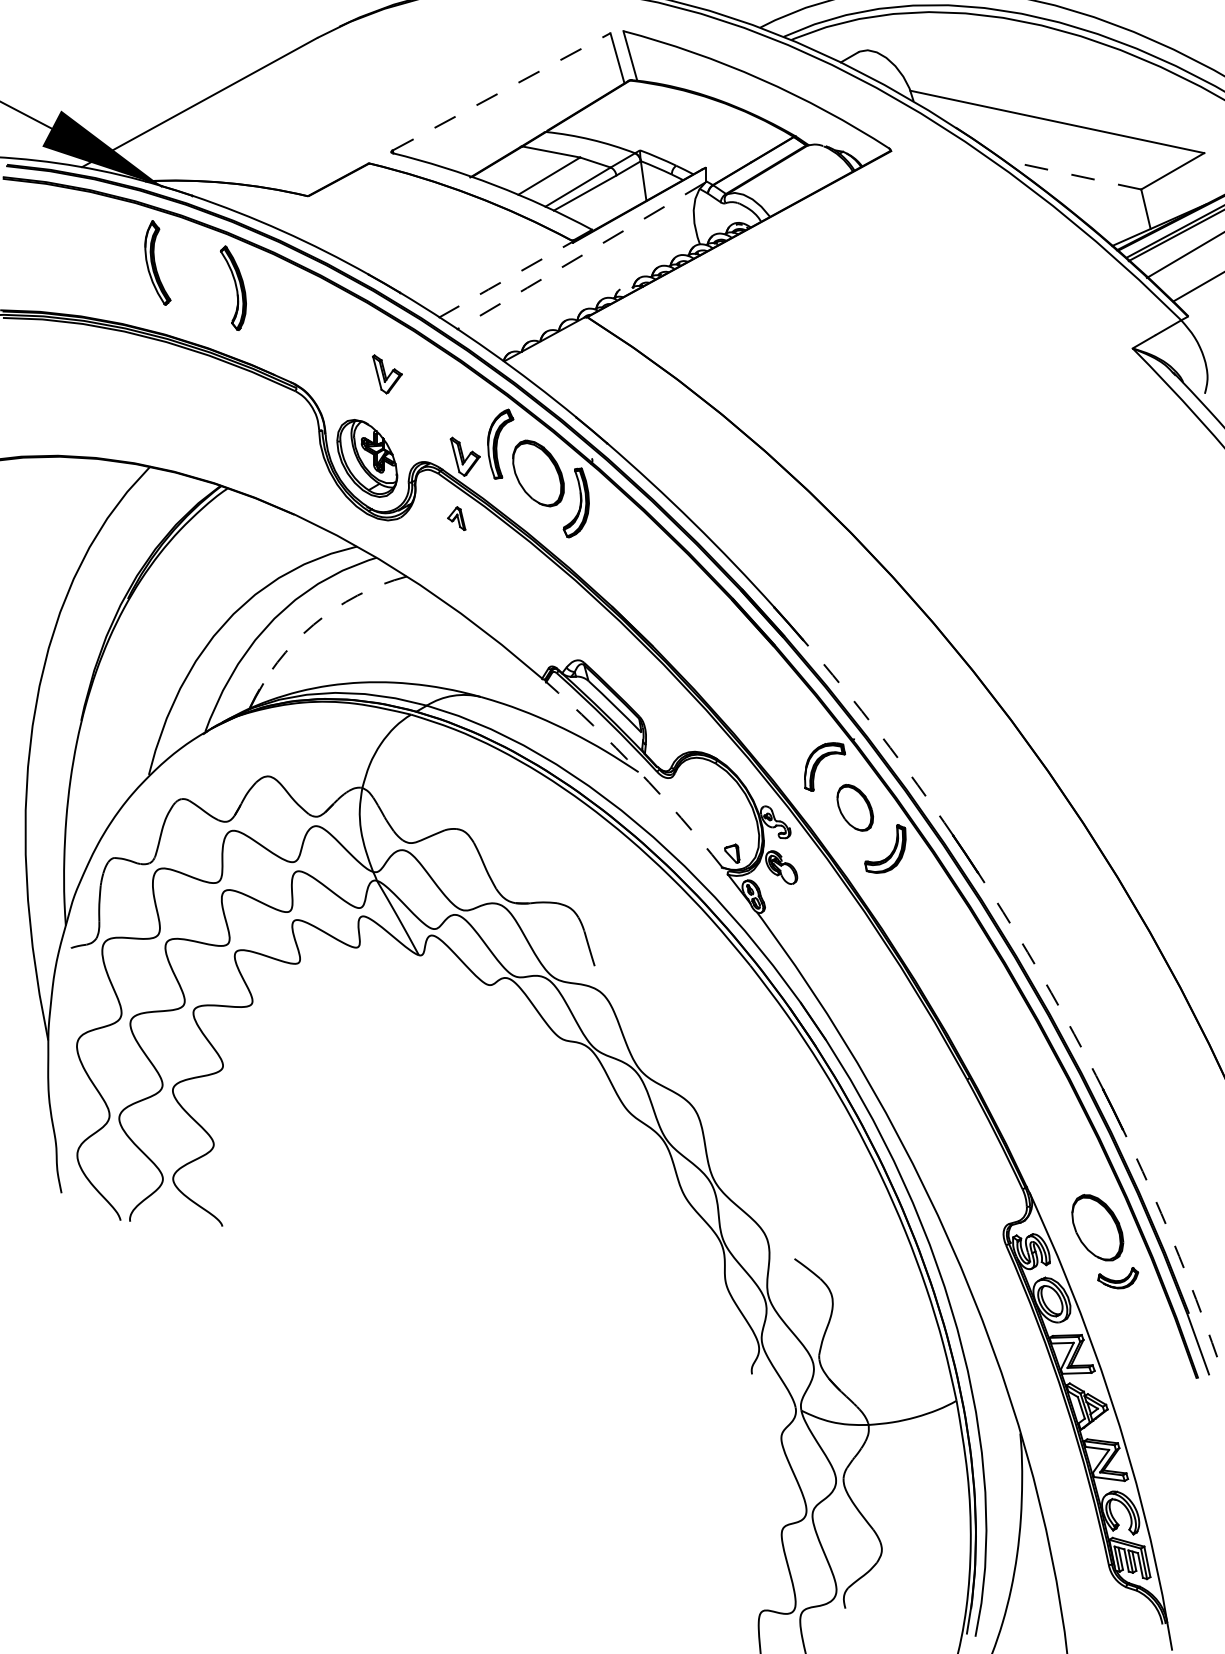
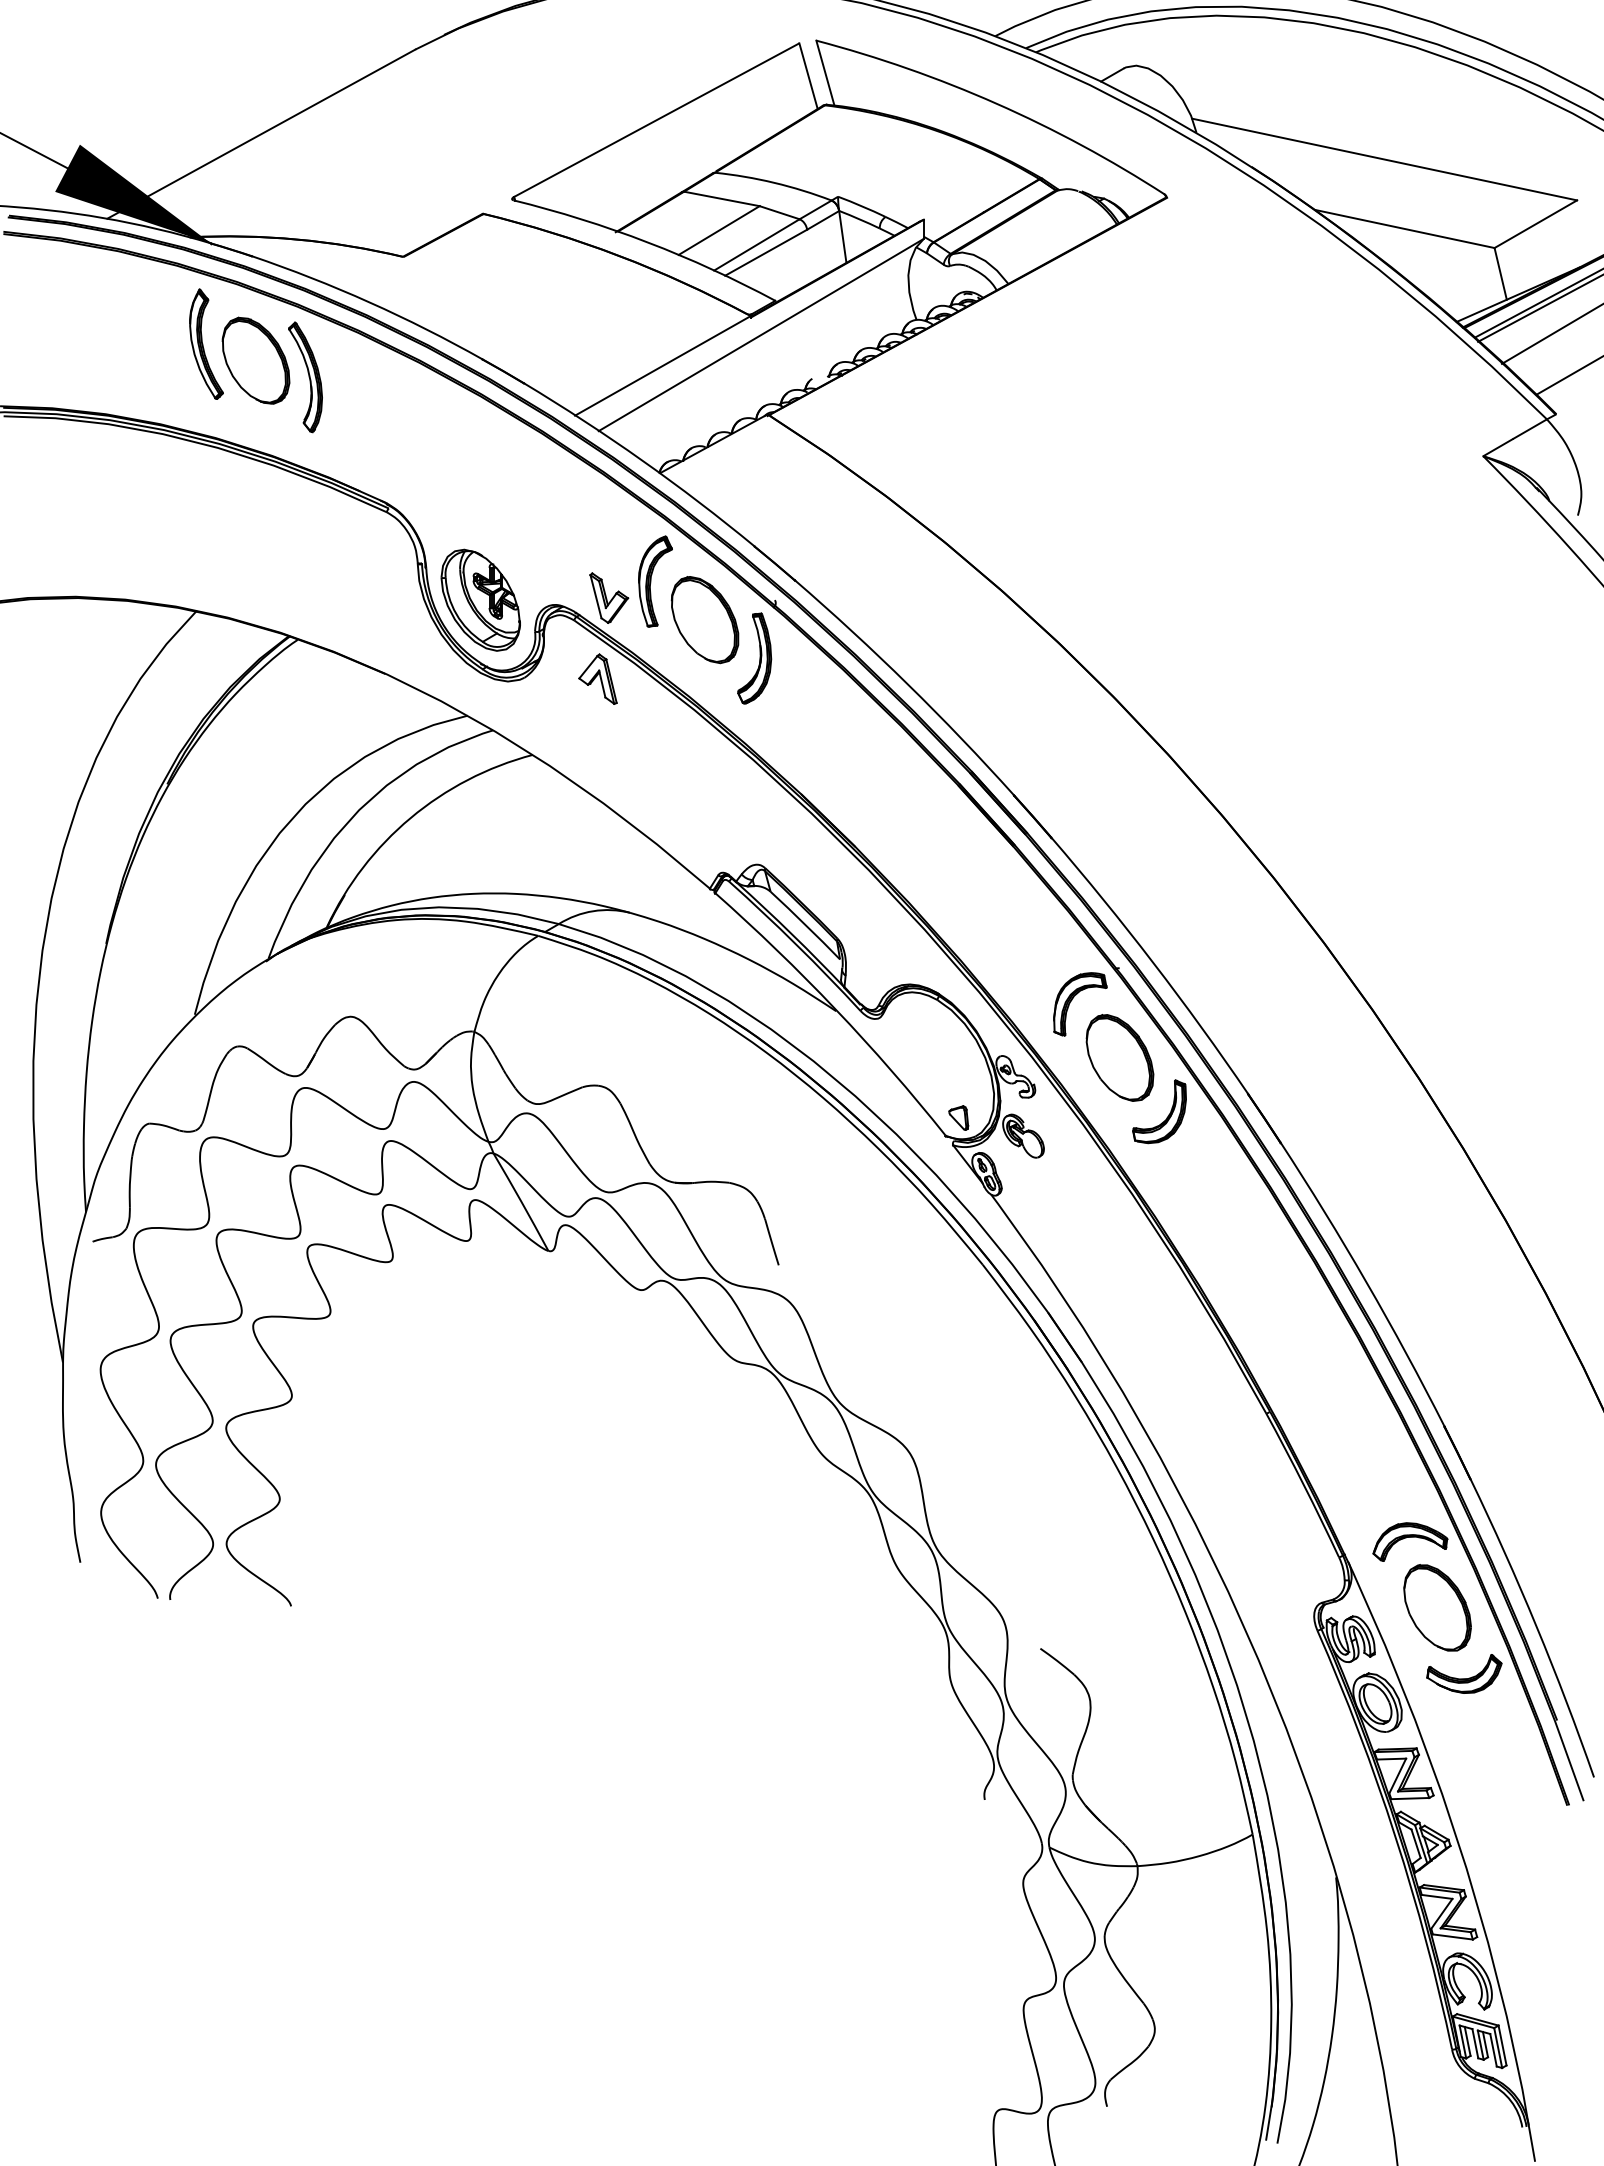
line: (502, 91) -> (657, 119), dashed -> solid
line: (1072, 175) -> (1404, 229), dashed -> solid
line: (580, 256) -> (759, 335), dashed -> solid
part: (195, 275) -> (255, 360), added
line: (505, 279) -> (662, 366), dashed -> solid
part: (387, 373) -> (507, 489), removed
part: (456, 518) -> (597, 678), size x1.67
arc: (313, 625) -> (410, 818), dashed -> solid
arc: (880, 735) -> (1153, 963), dashed -> solid
arc: (638, 770) -> (835, 1009), dashed -> solid
part: (854, 807) -> (1119, 1057), size x1.43
arc: (1043, 979) -> (1366, 1282), dashed -> solid
part: (1077, 1177) -> (1410, 1541), added
arc: (1173, 1241) -> (1536, 1626), dashed -> solid
part: (1118, 1277) -> (1464, 1673), size x1.43

